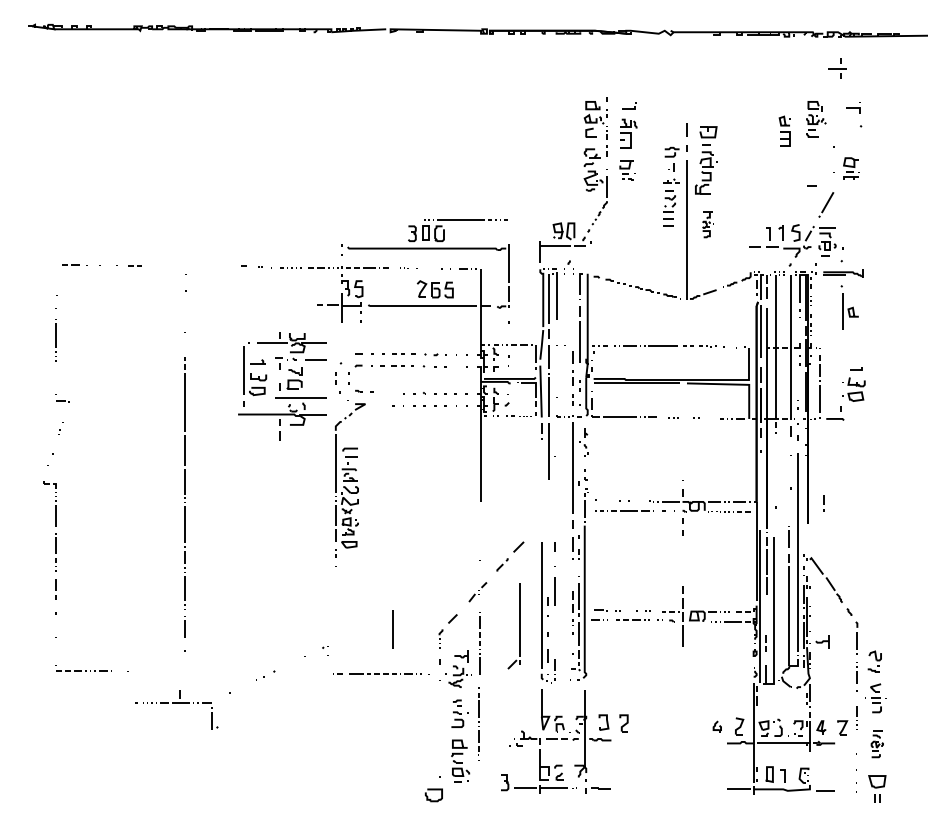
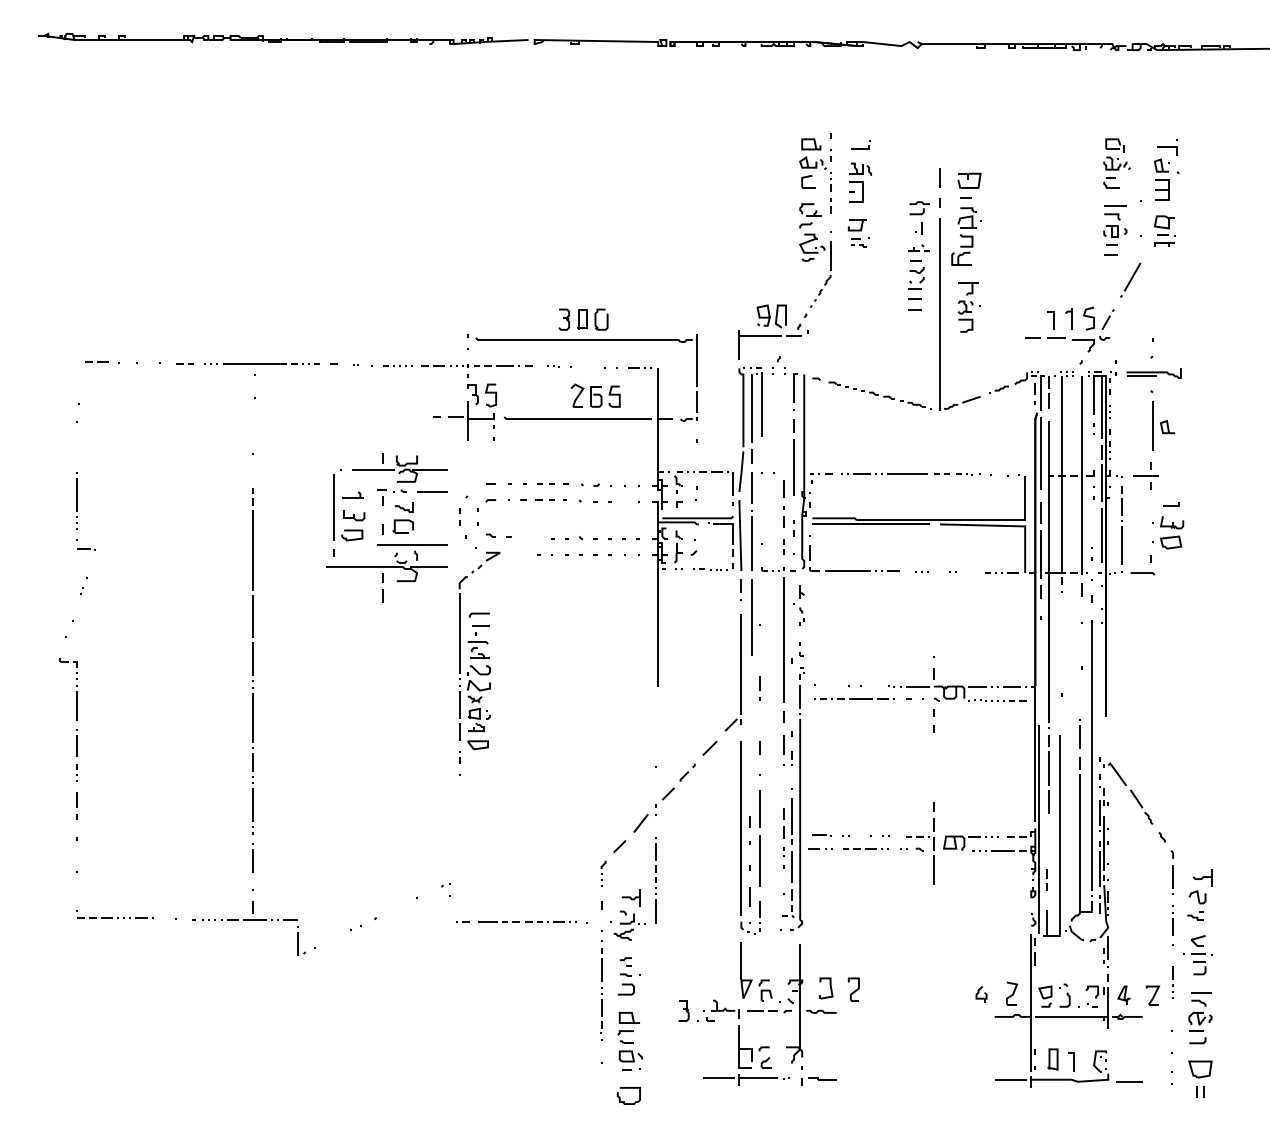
part: (837, 68) -> (1145, 475), moved
part: (784, 131) -> (1161, 179), moved
line: (465, 218) -> (261, 363), moved
part: (707, 224) -> (968, 307), size x1.43
part: (827, 241) -> (1115, 225), moved
line: (55, 339) -> (76, 500), moved
line: (824, 503) -> (759, 688), moved
part: (477, 591) -> (653, 809), size x1.67
part: (519, 626) -> (740, 672), moved
line: (392, 629) -> (759, 860), moved
part: (822, 641) -> (1202, 877), moved
part: (176, 703) -> (248, 920), moved
part: (478, 724) -> (601, 990), moved
part: (877, 744) -> (1200, 1018), size x1.43
part: (504, 782) -> (683, 1010), moved
part: (433, 789) -> (628, 1088), moved

